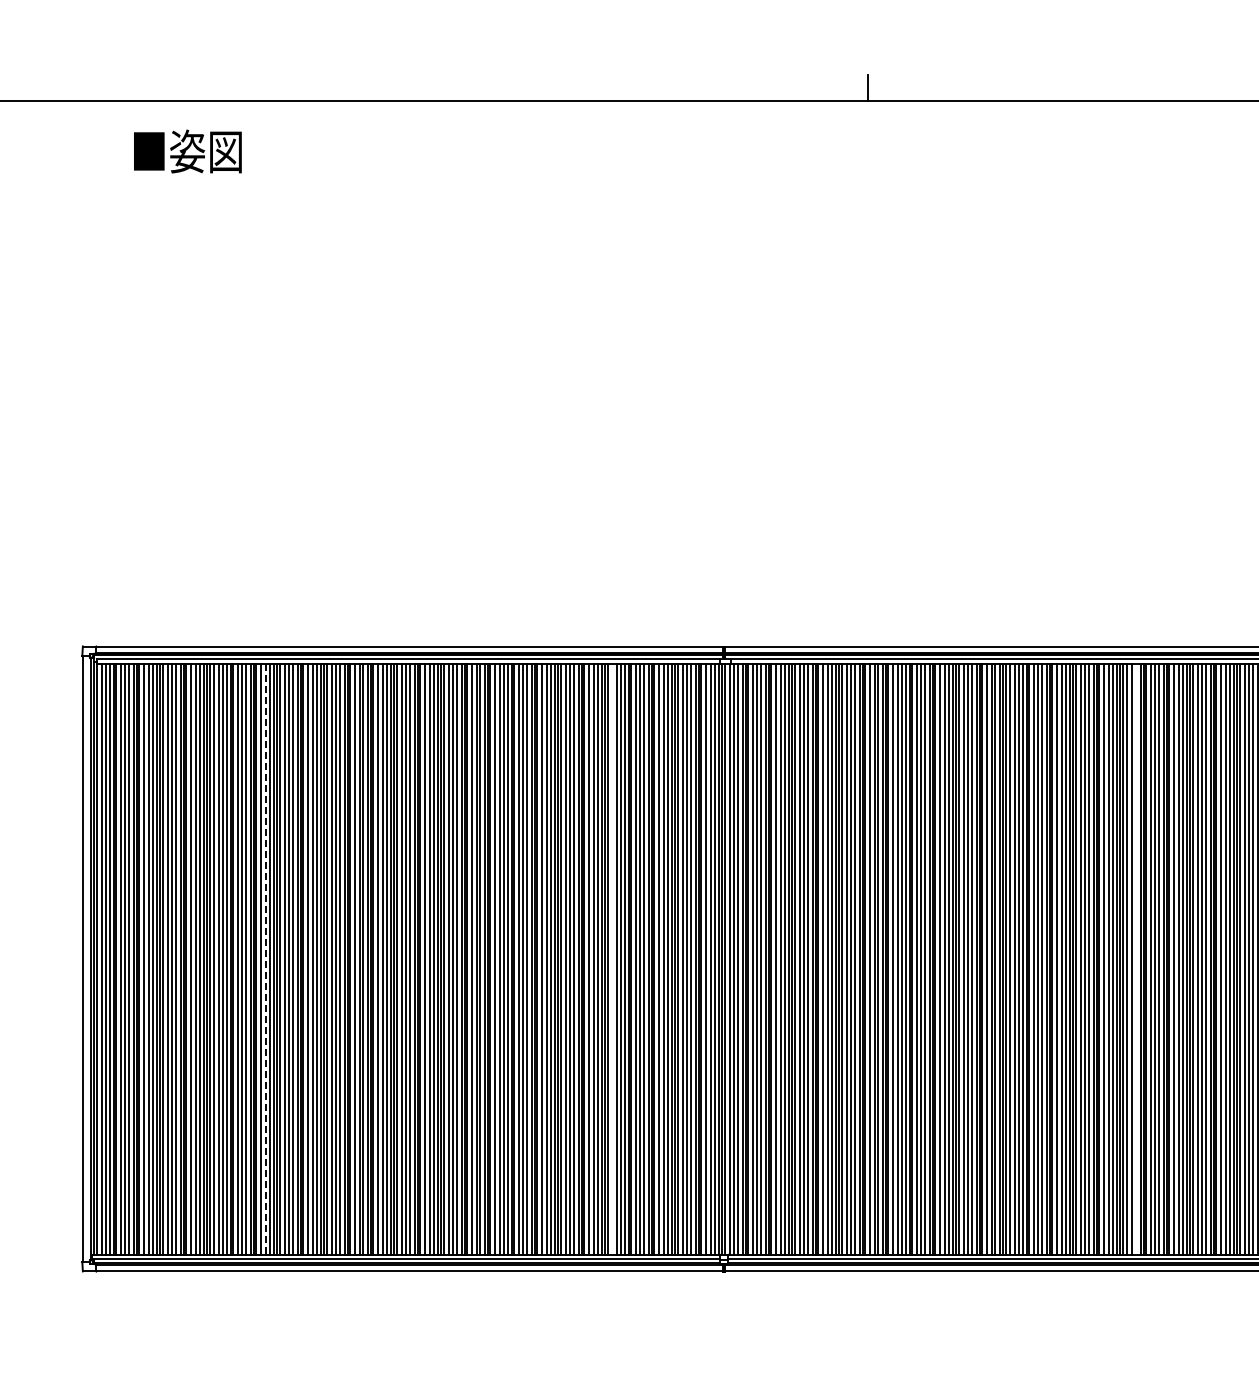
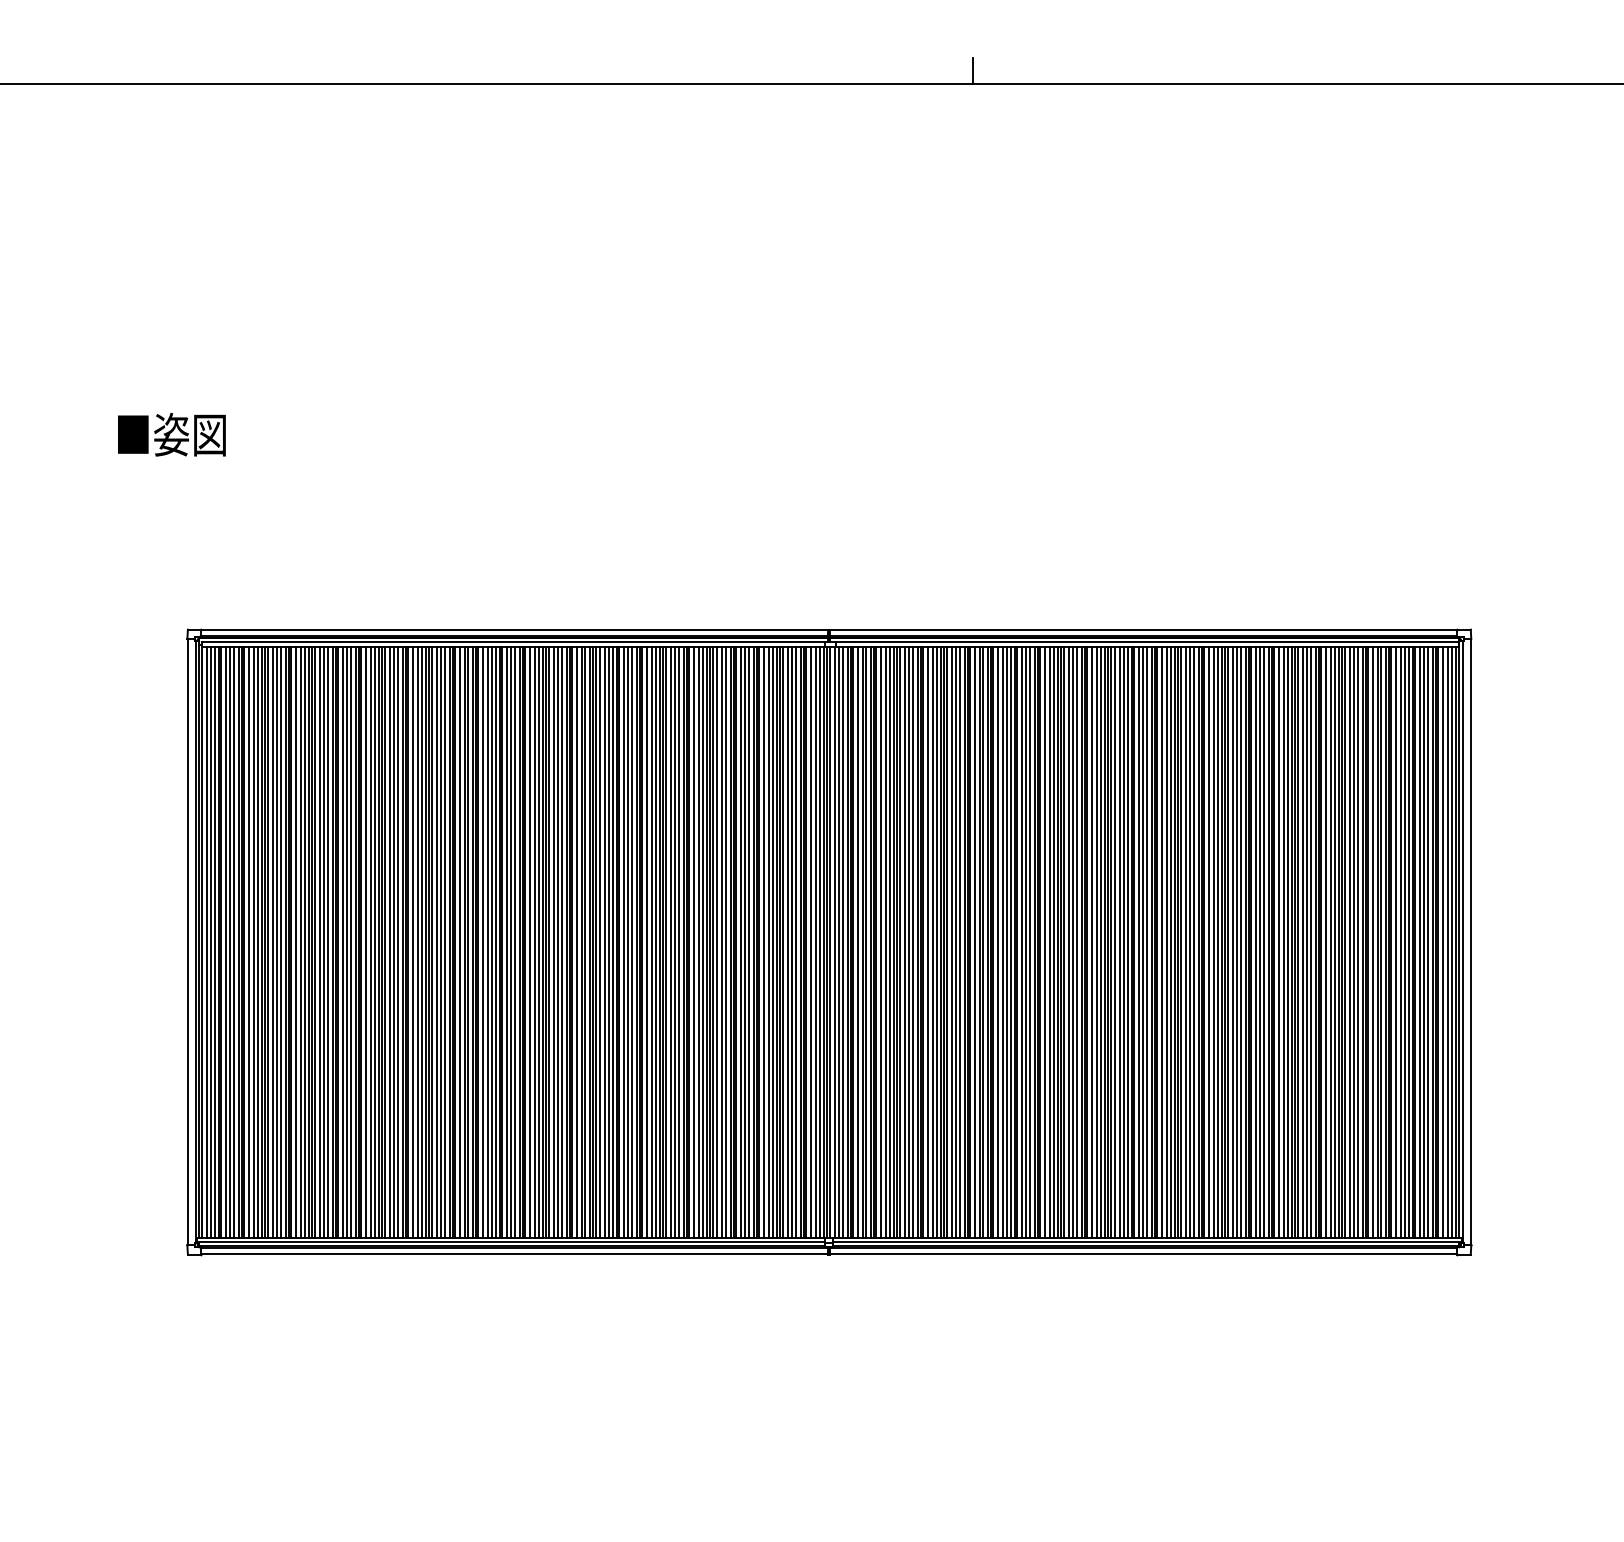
text: (187, 151) -> (171, 434), moved
line: (612, 958) -> (717, 941), added
line: (1135, 958) -> (1240, 941), added
line: (265, 959) -> (370, 942), dashed -> solid

